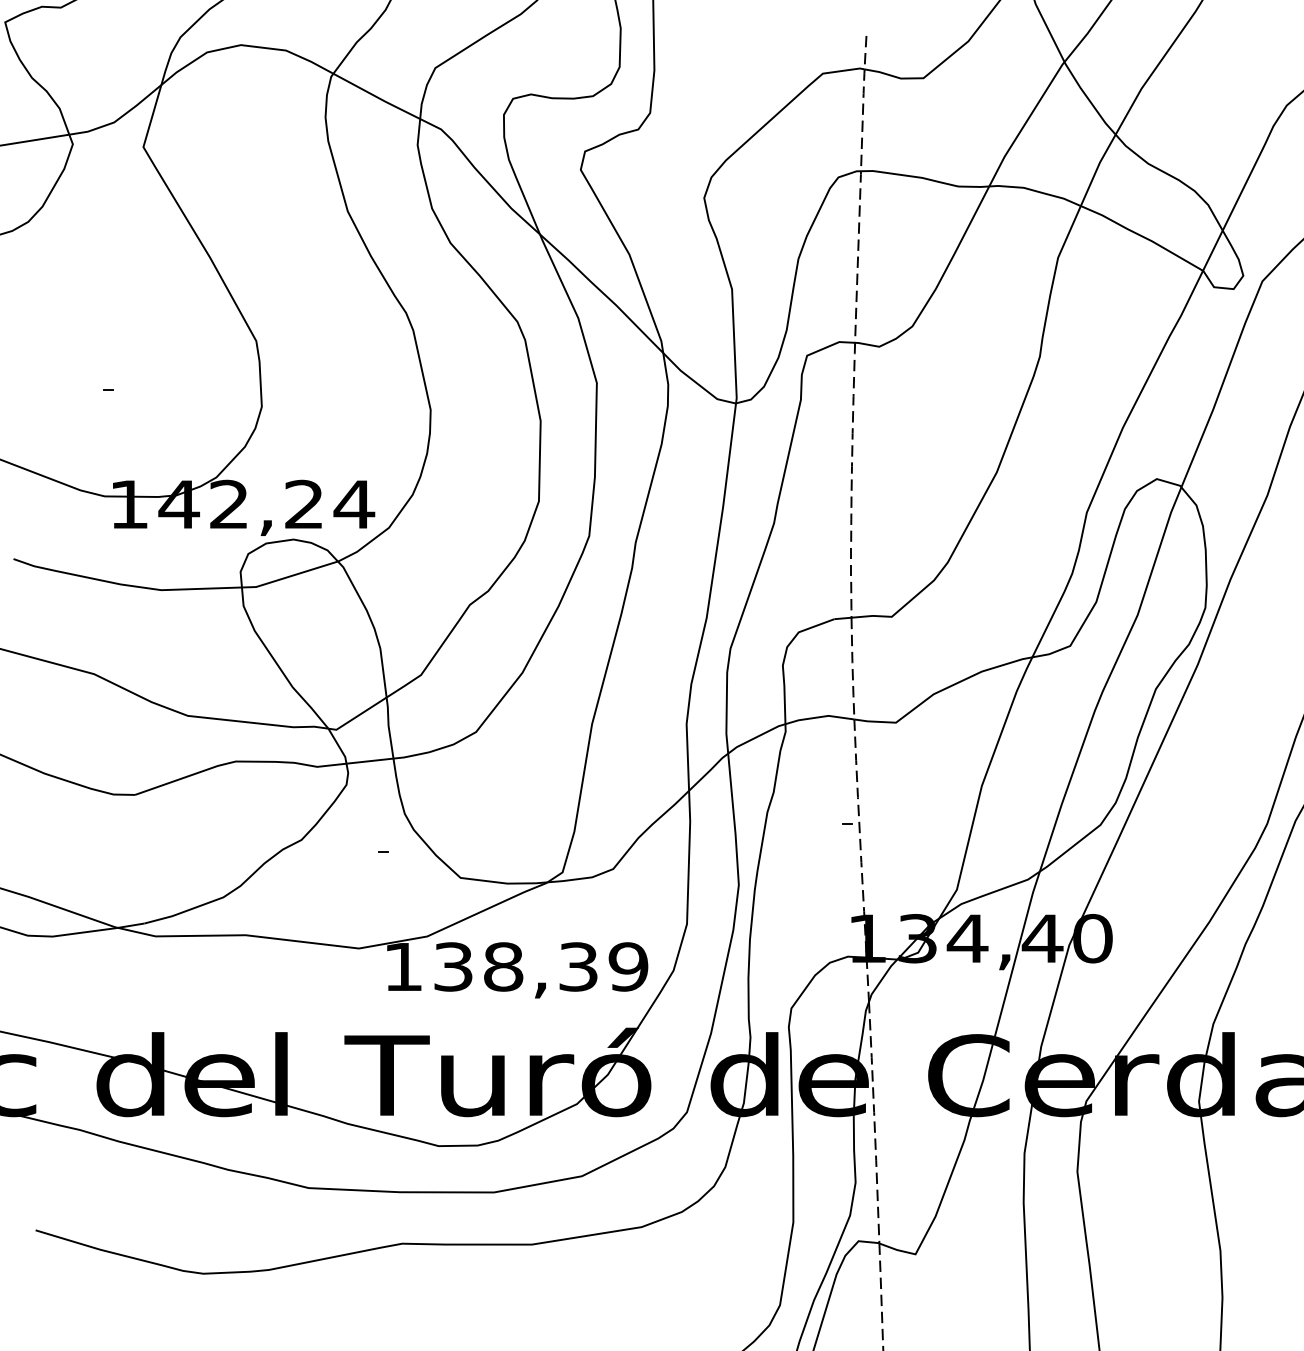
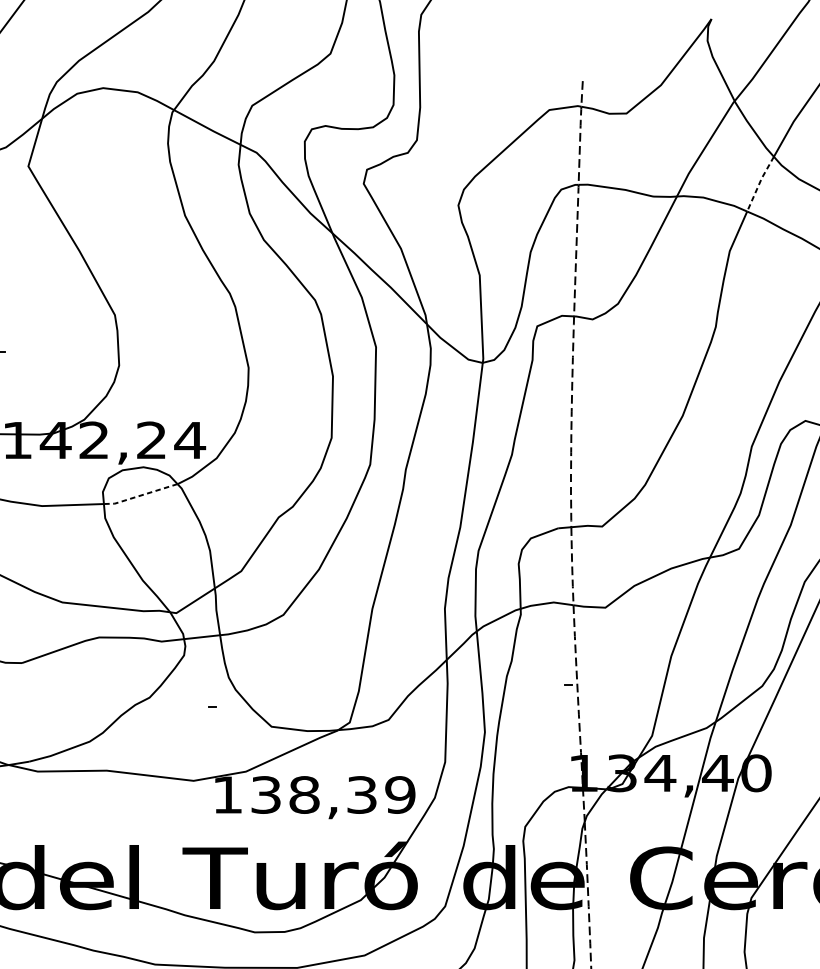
line: (1096, 169) -> (759, 183), solid -> dashed
line: (289, 576) -> (140, 495), solid -> dashed

